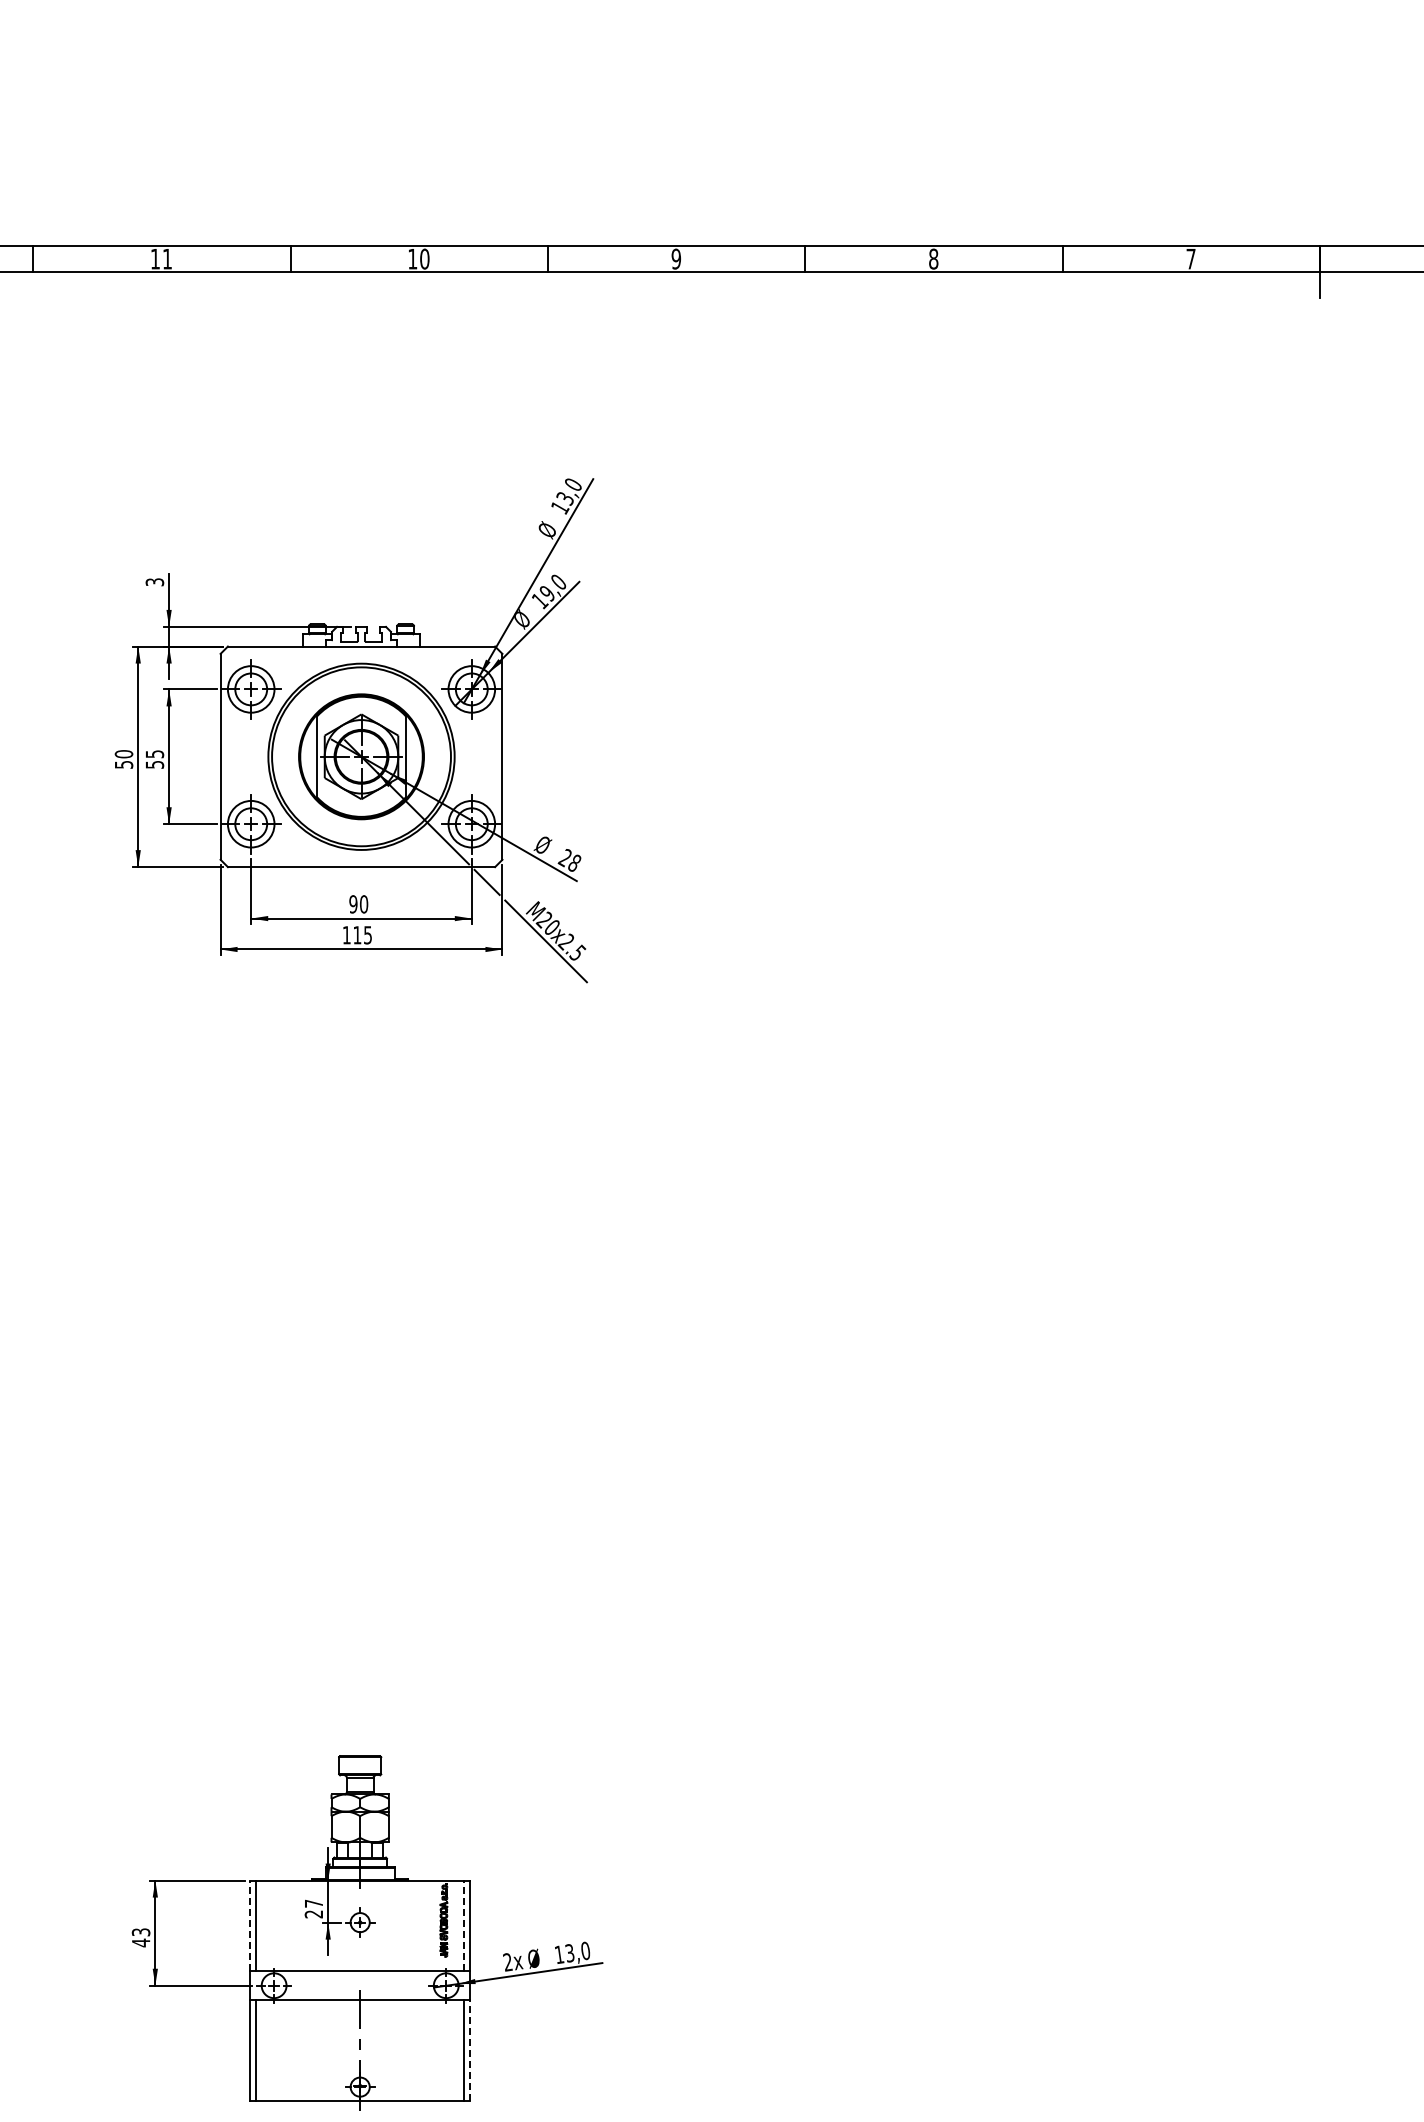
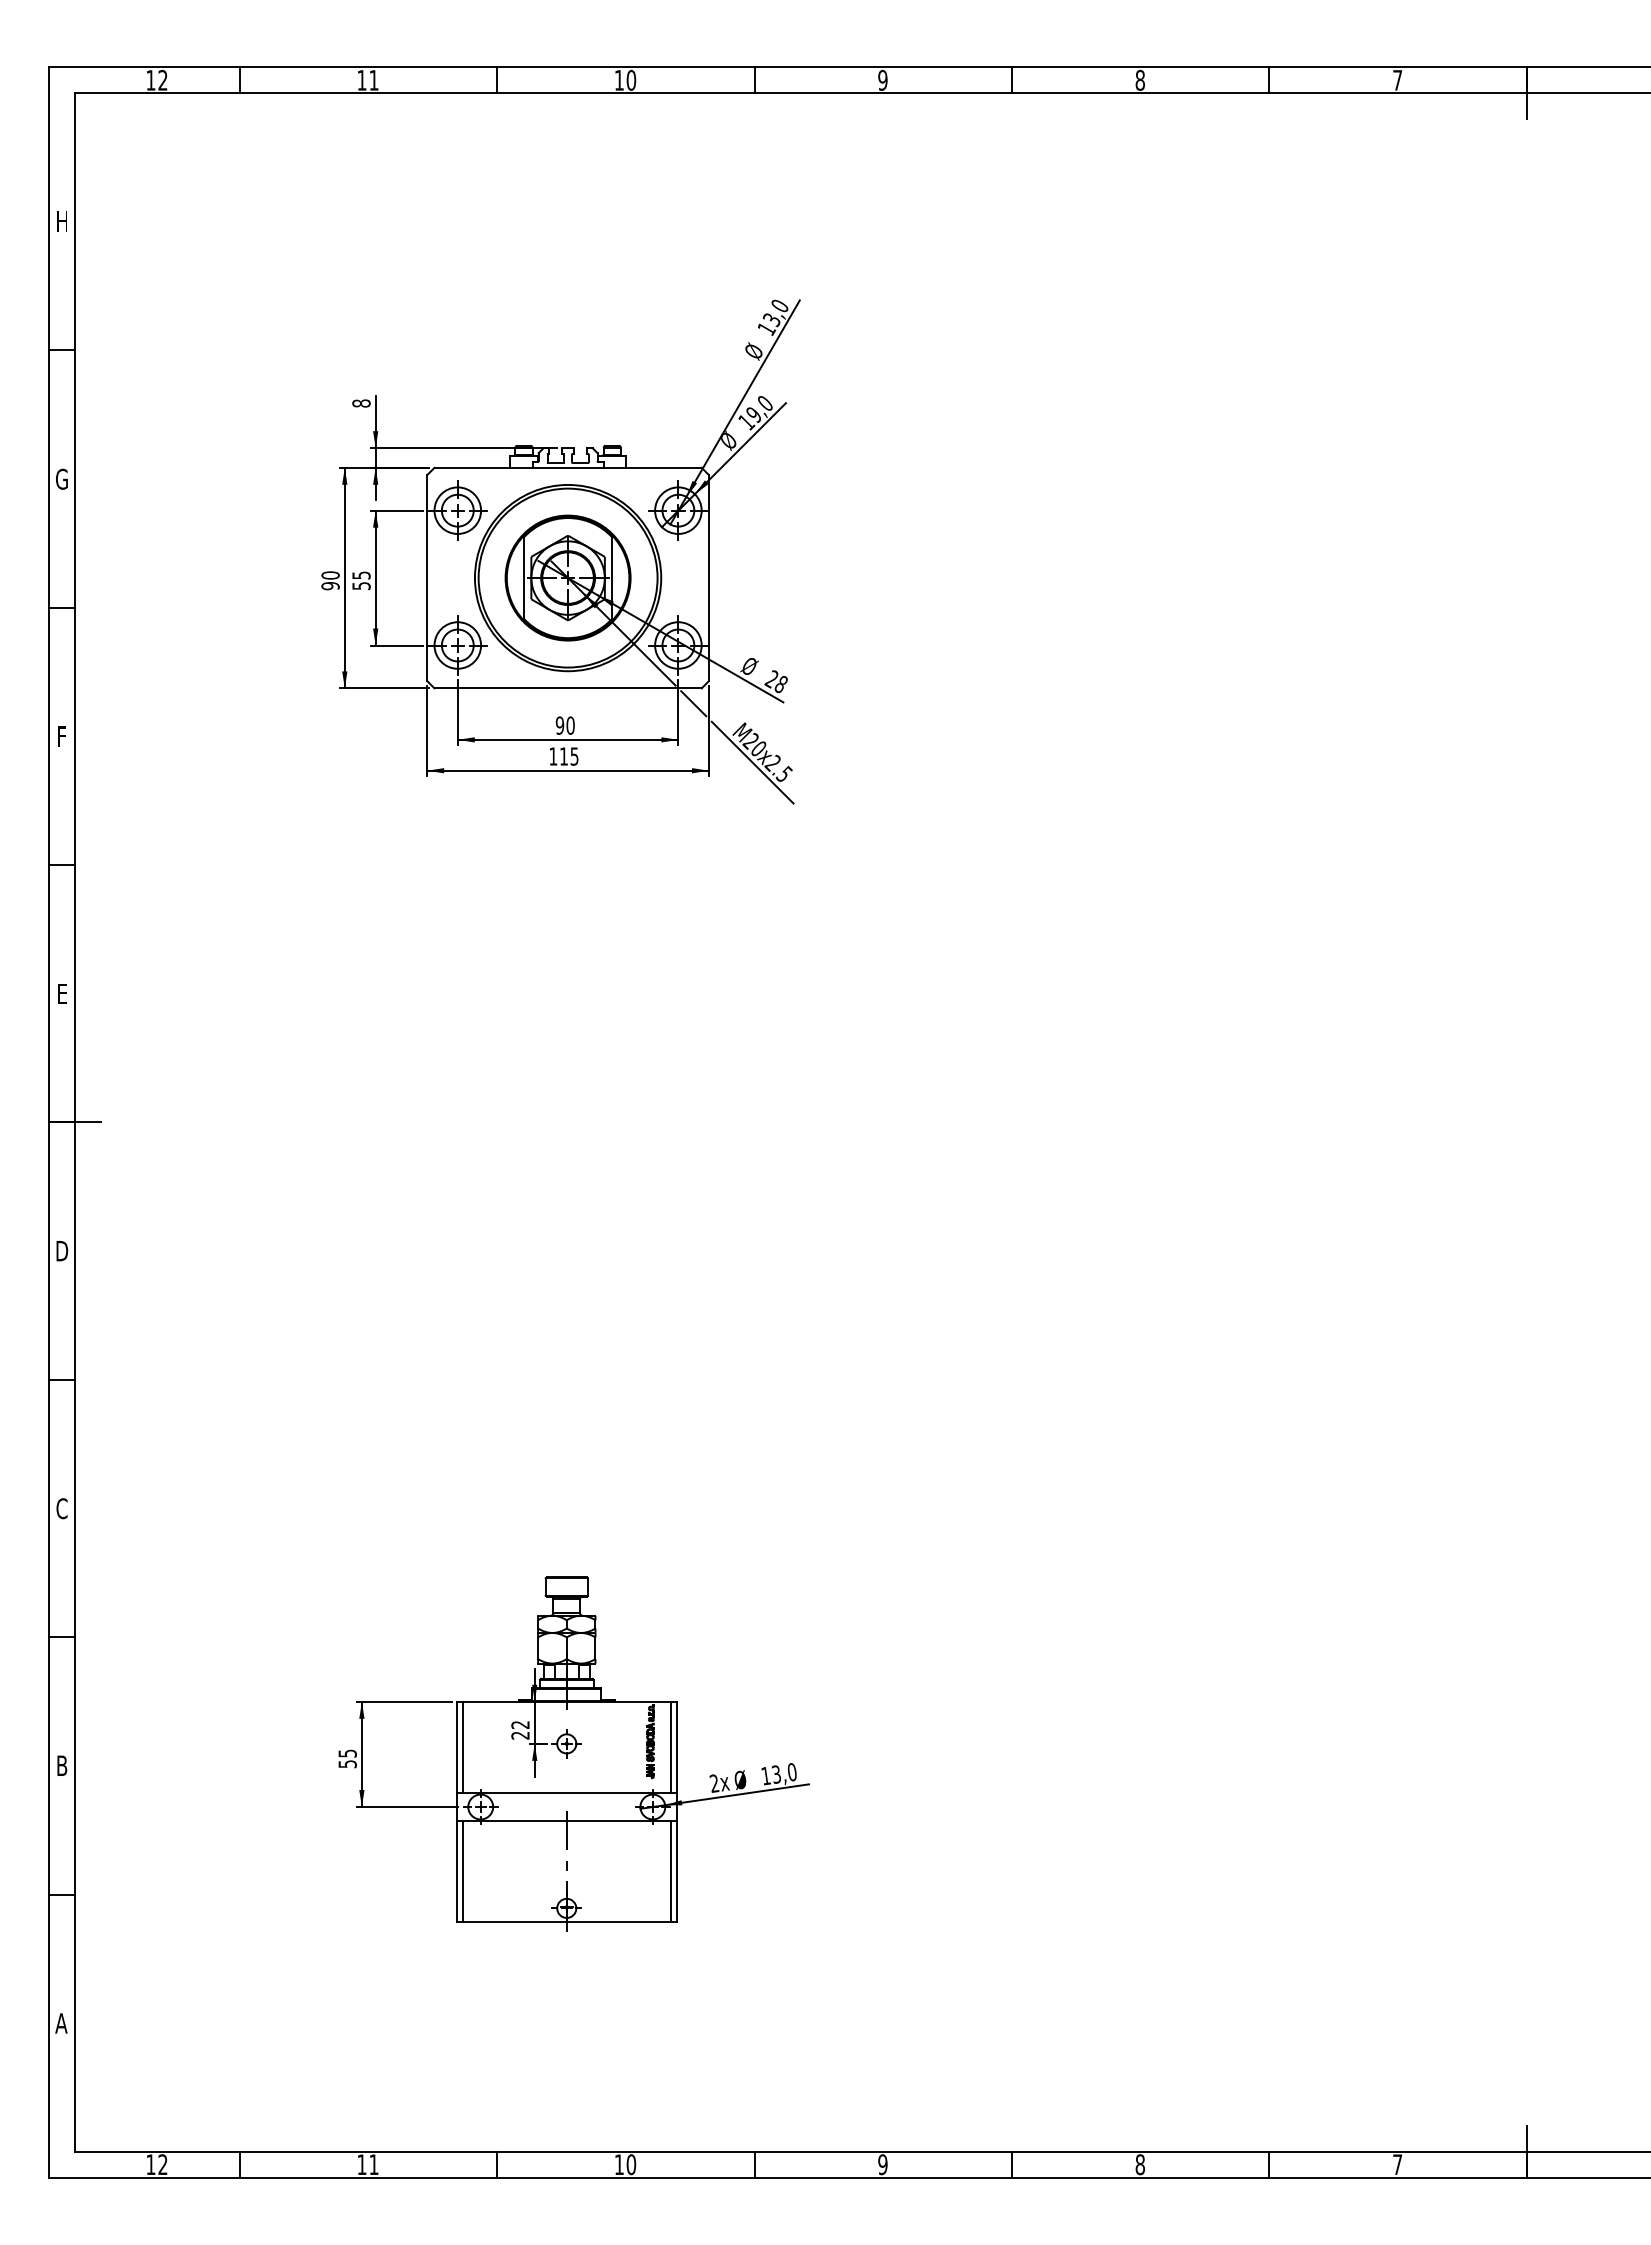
text: (154, 582) -> (361, 403), 3 -> 8
text: (123, 765) -> (330, 586), 50 -> 90
text: (313, 1903) -> (520, 1724), 27 -> 22
line: (249, 1925) -> (456, 1746), dashed -> solid
line: (464, 1925) -> (671, 1746), dashed -> solid
text: (140, 1937) -> (347, 1758), 43 -> 55
line: (469, 2050) -> (676, 1871), dashed -> solid

